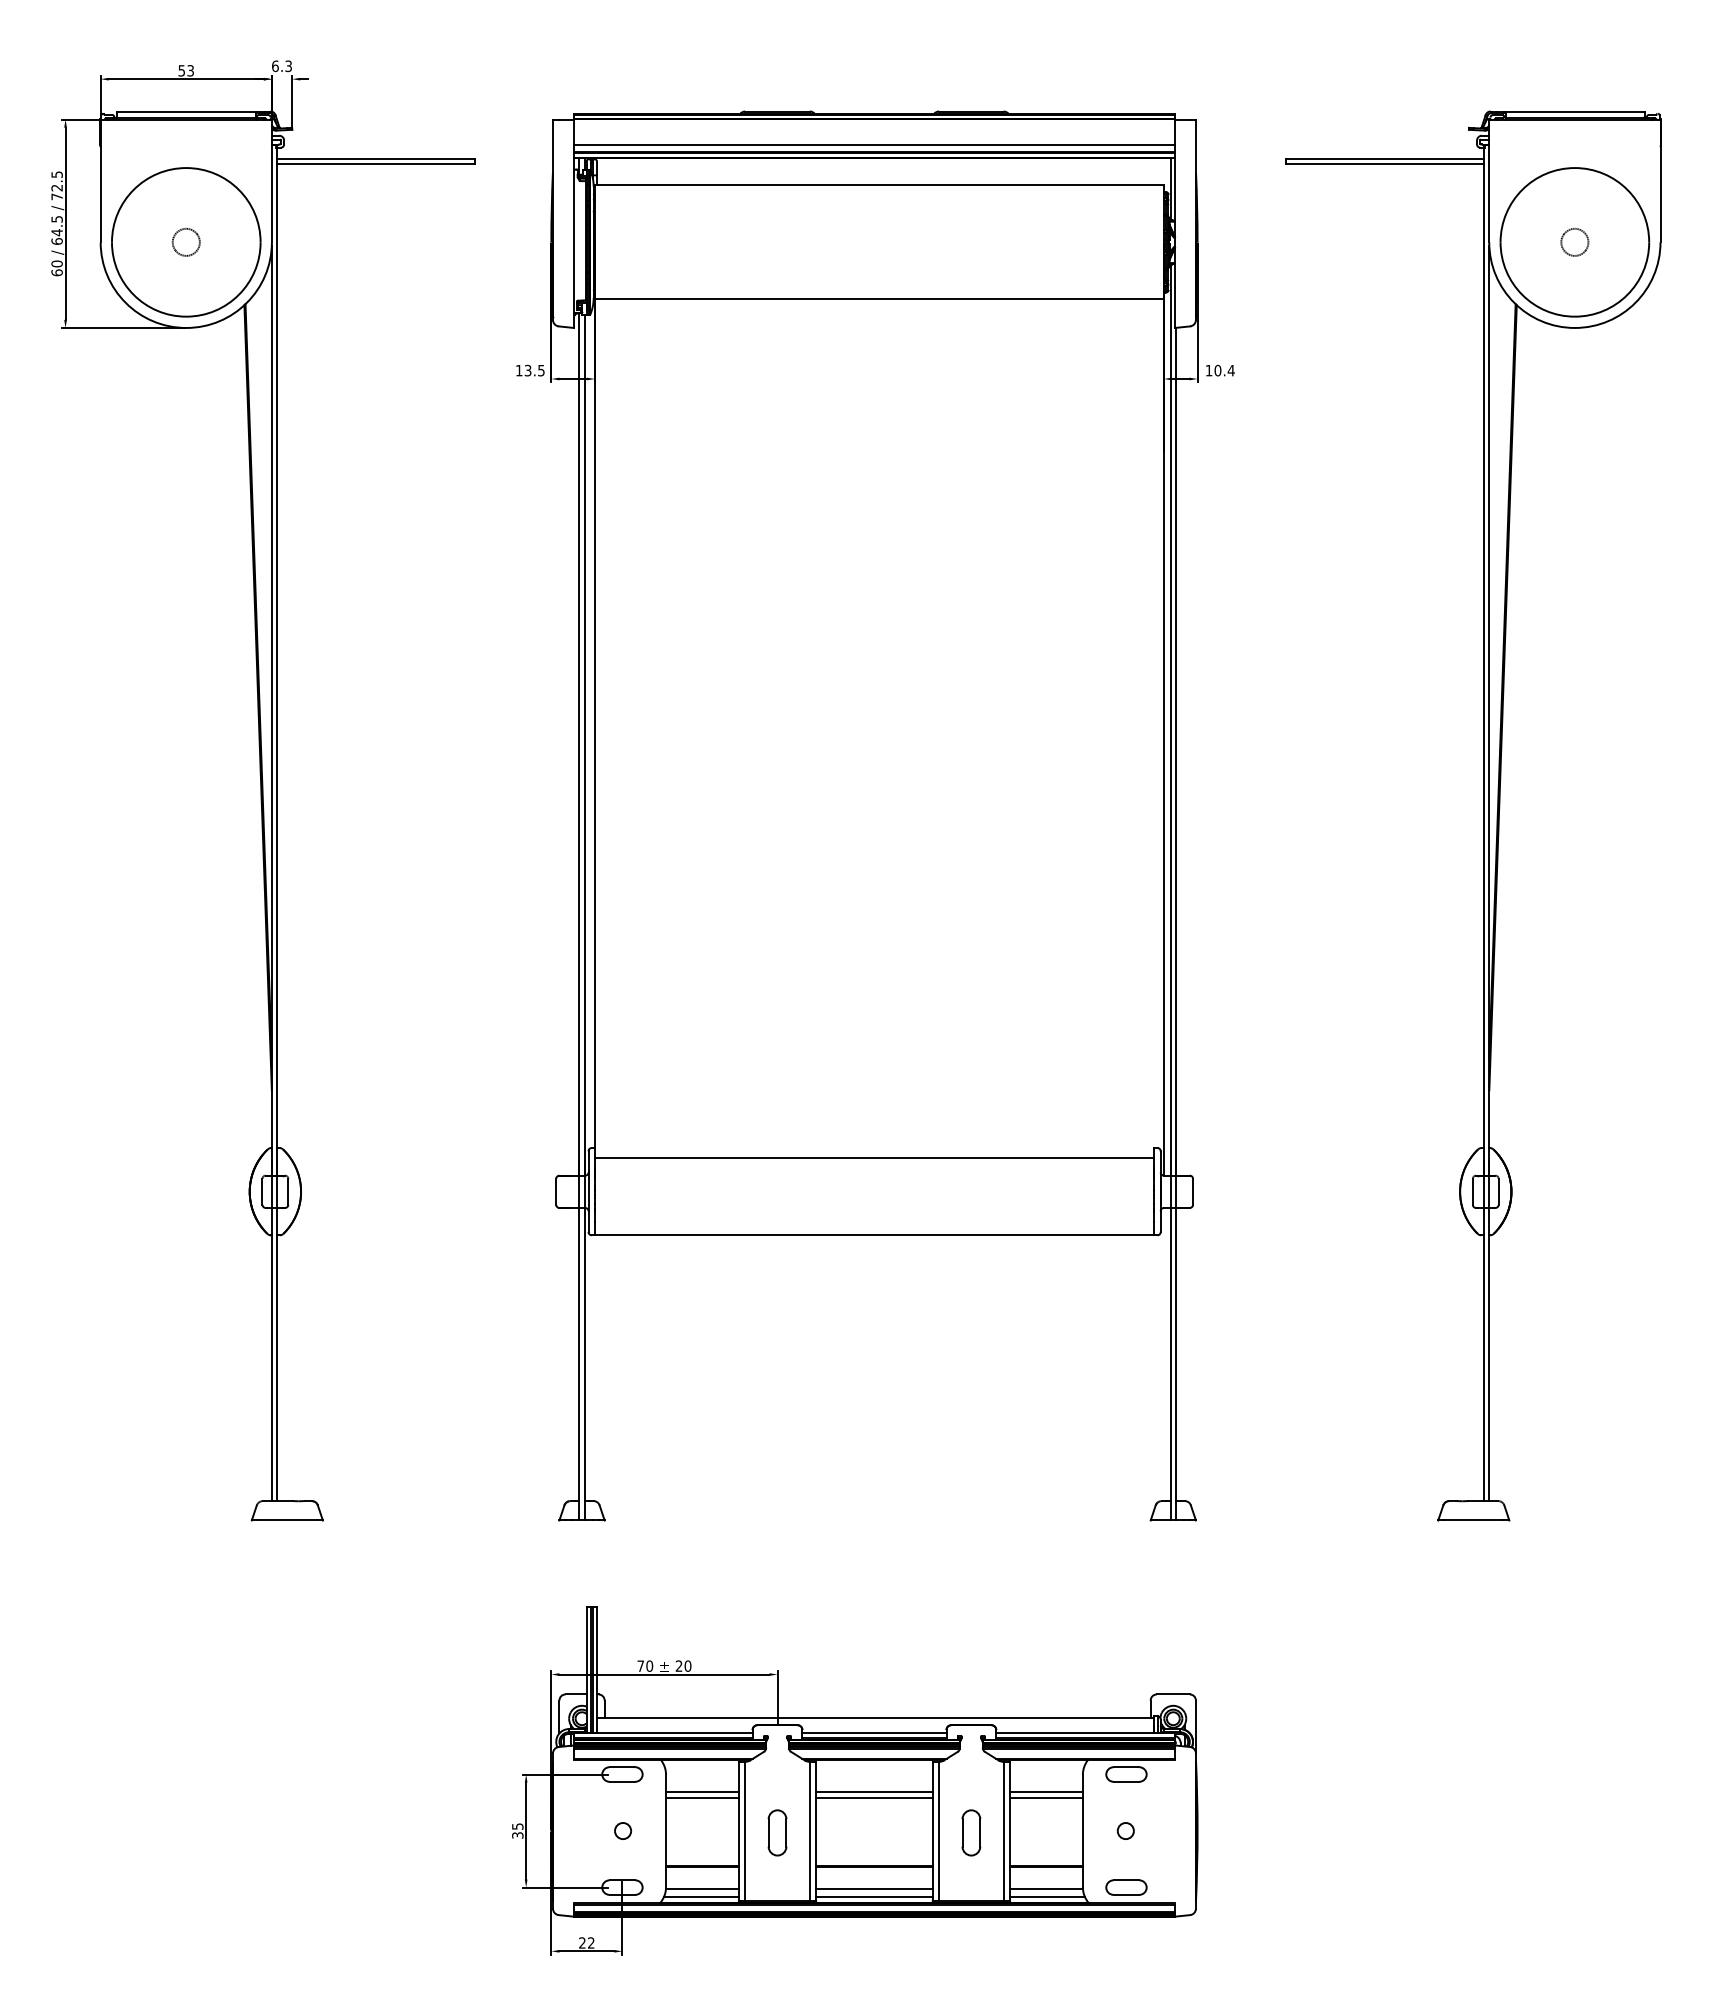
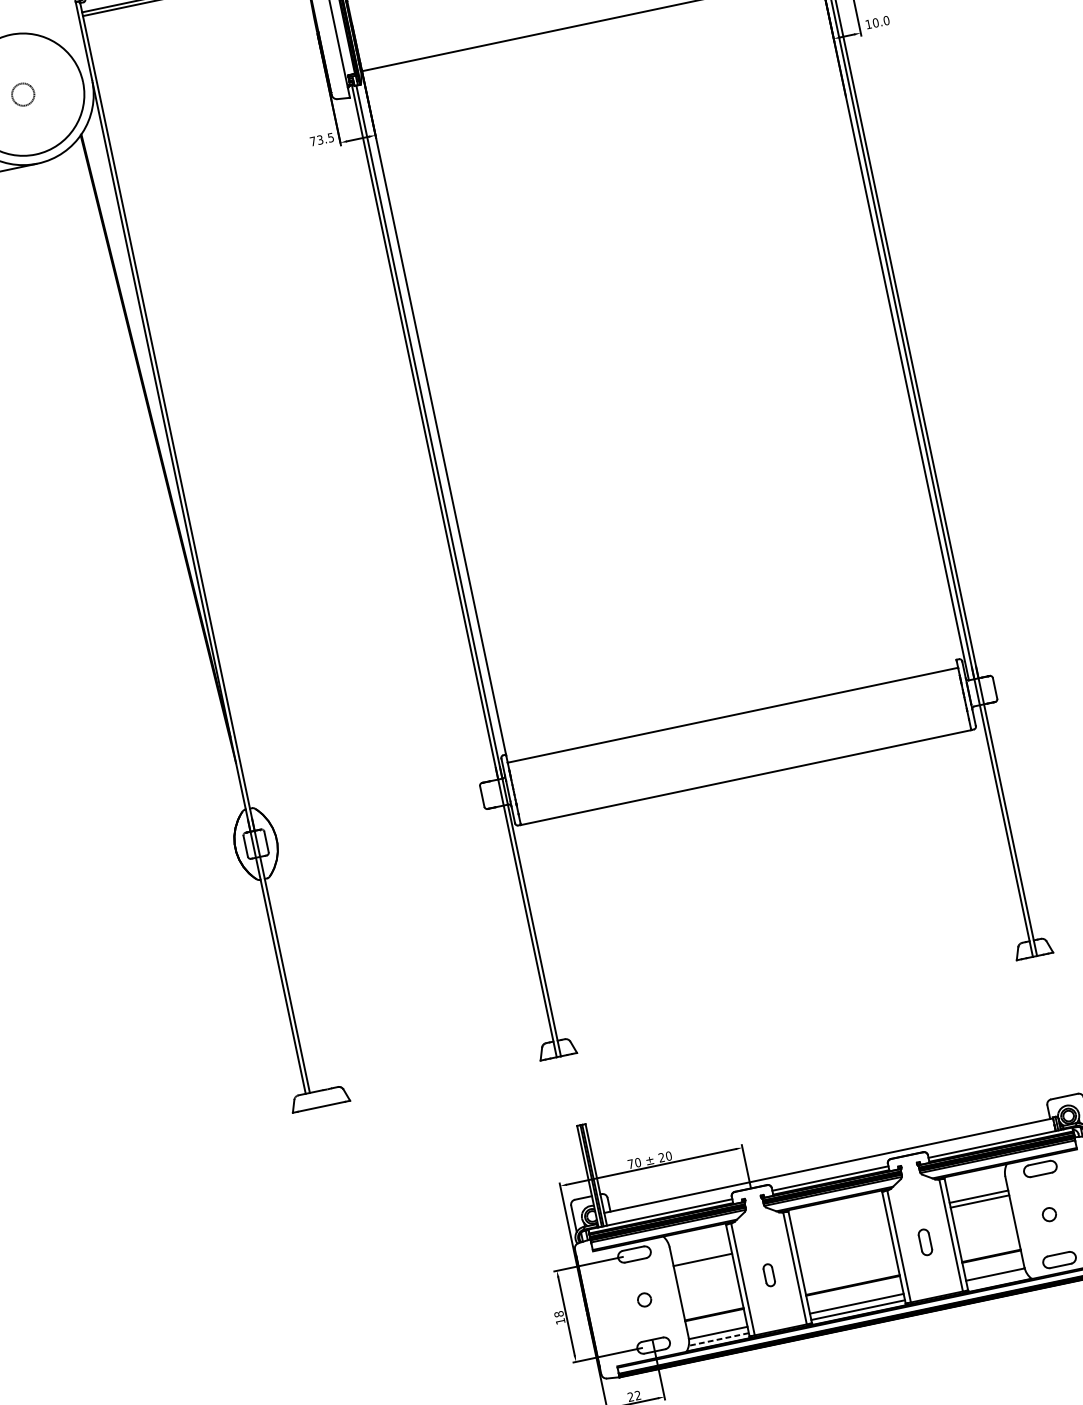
text: (519, 370) -> (313, 141), 13.5 -> 73.5
text: (1230, 370) -> (885, 20), 10.4 -> 10.0
line: (702, 1792) -> (702, 1255), removed
line: (874, 1792) -> (840, 1226), removed
line: (874, 1798) -> (841, 1231), removed
text: (517, 1830) -> (559, 1317), 35 -> 18
part: (777, 1832) -> (769, 1274), size x0.6
part: (971, 1832) -> (925, 1241), size x0.7
line: (700, 1896) -> (718, 1339), solid -> dashed
line: (1047, 1896) -> (997, 1280), removed

